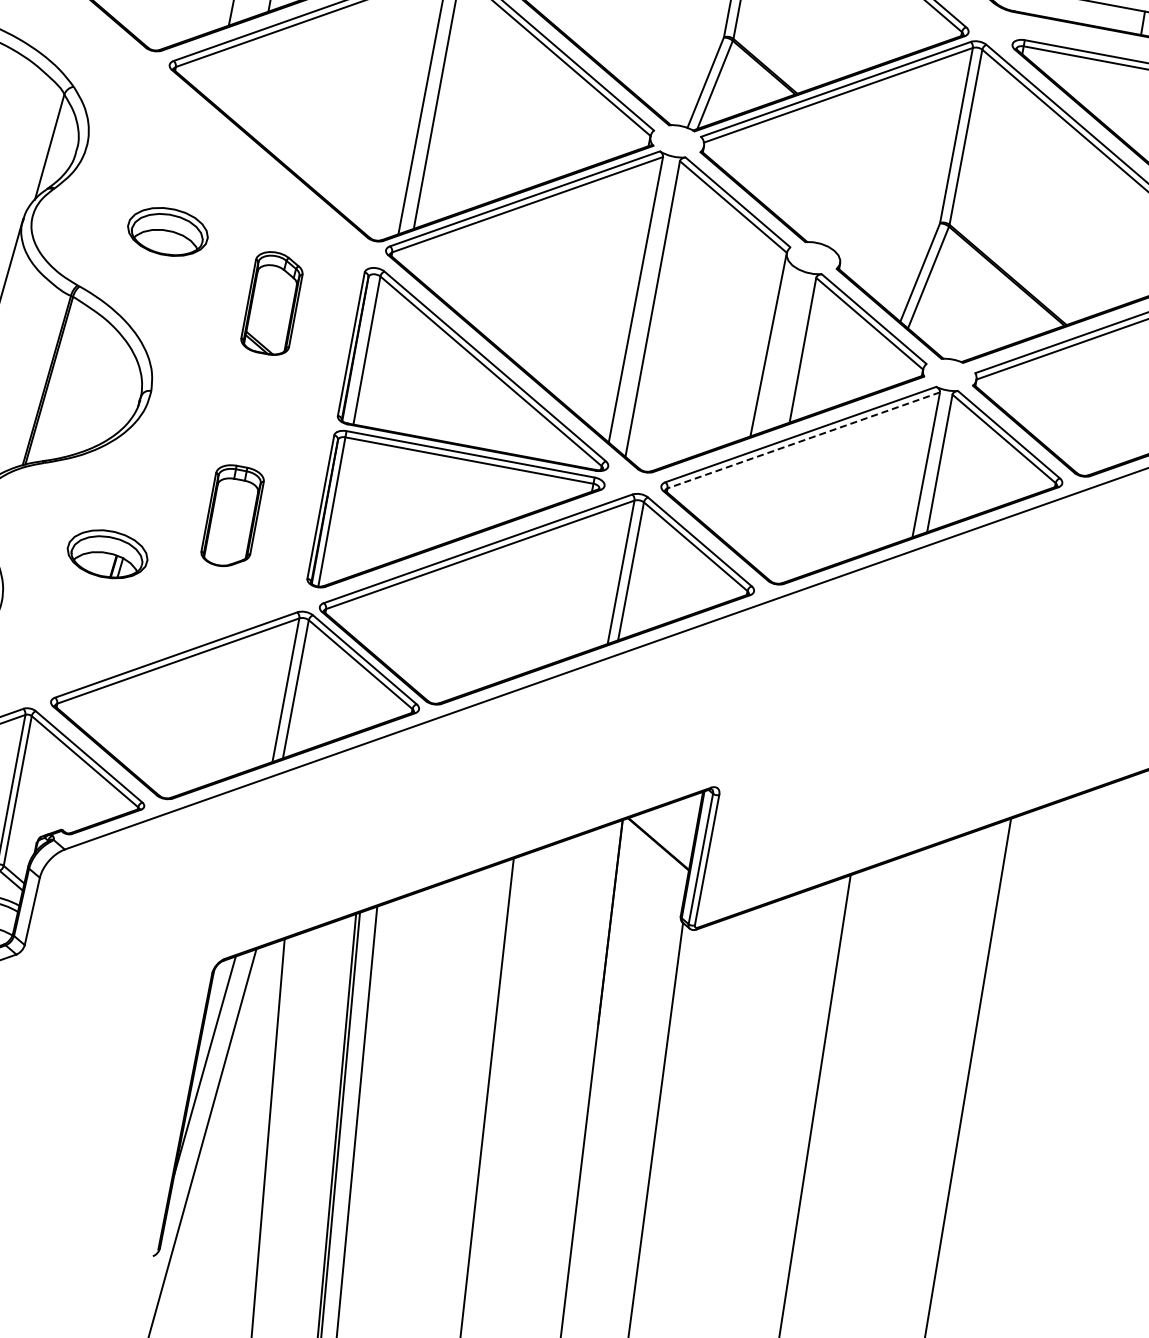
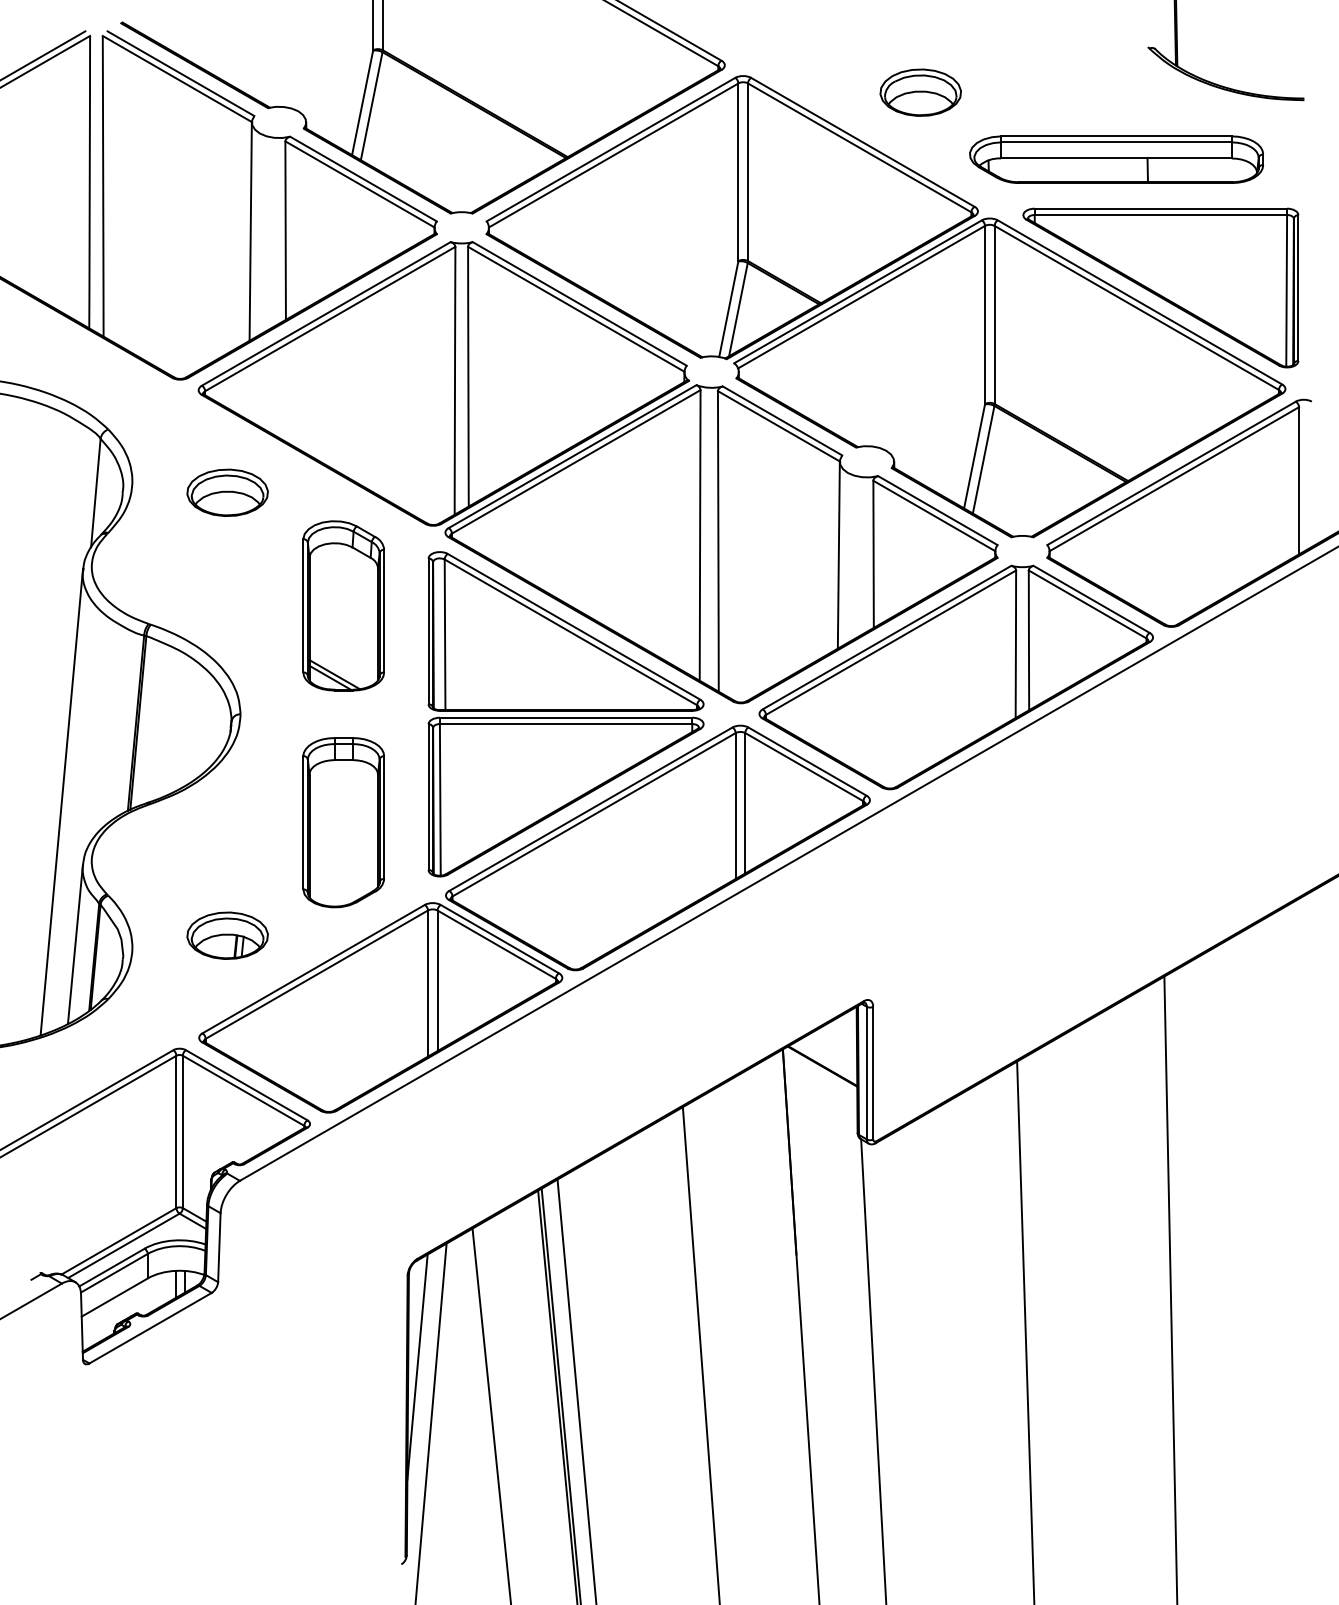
part: (167, 231) -> (227, 492), moved
part: (272, 303) -> (343, 605), size x1.67
line: (803, 440) -> (890, 642), dashed -> solid
part: (232, 516) -> (343, 822), size x1.67
part: (107, 553) -> (227, 935), moved

